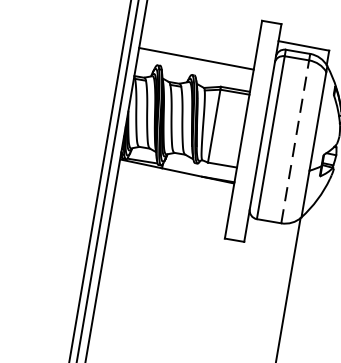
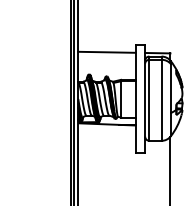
line: (195, 57) -> (106, 51), moved
line: (295, 142) -> (161, 100), dashed -> solid

